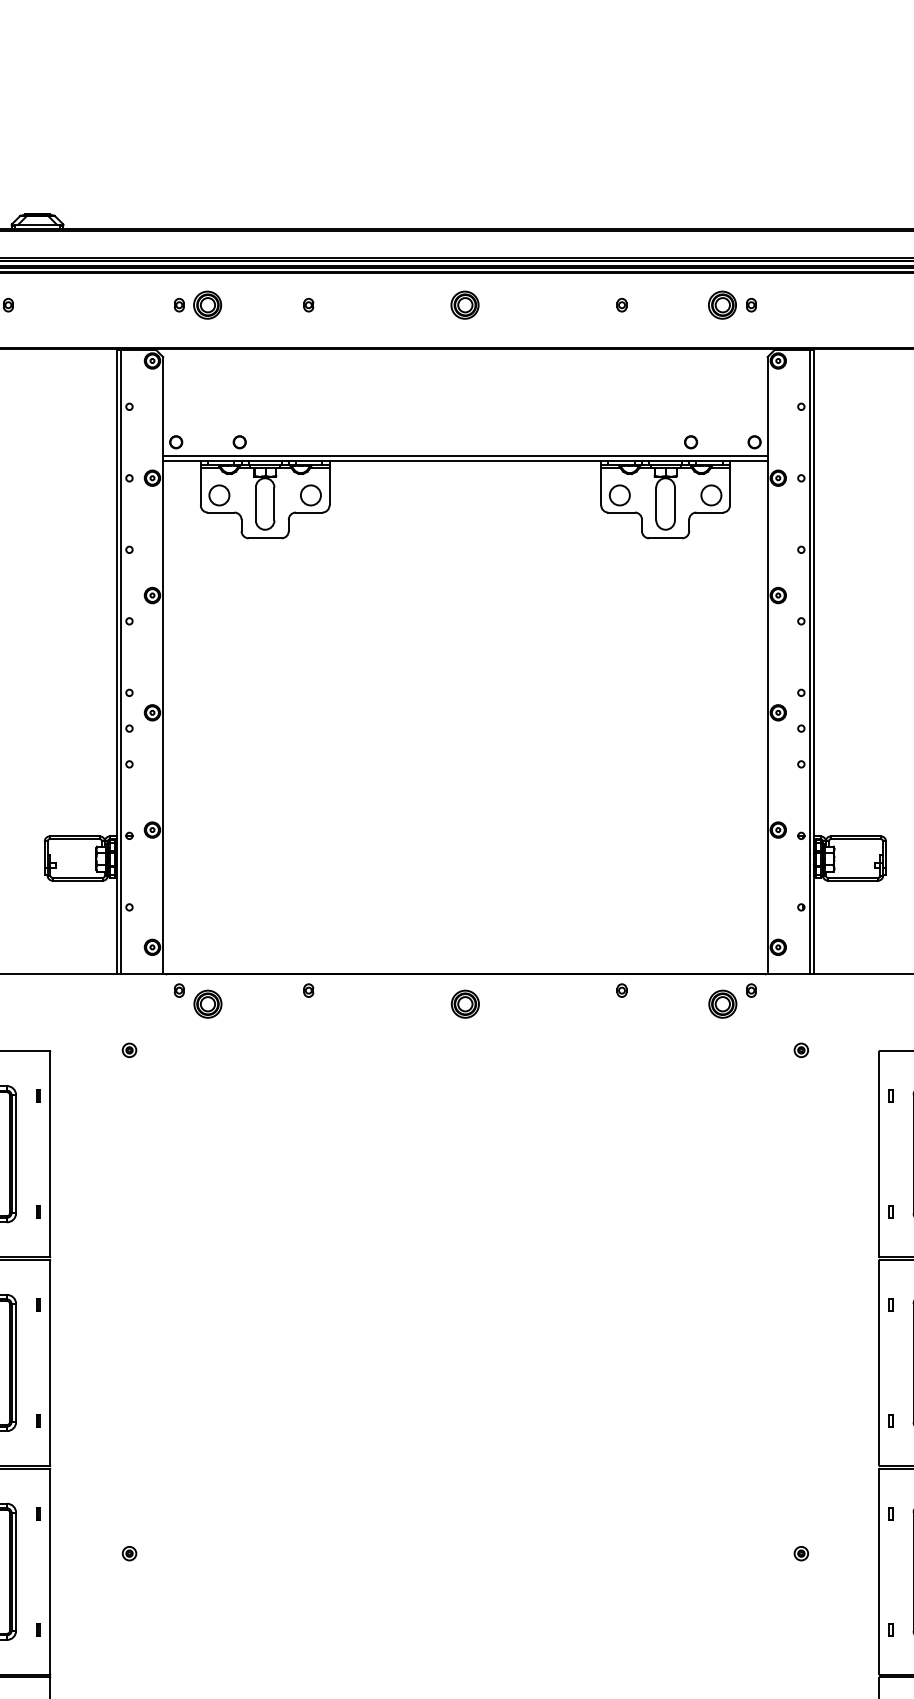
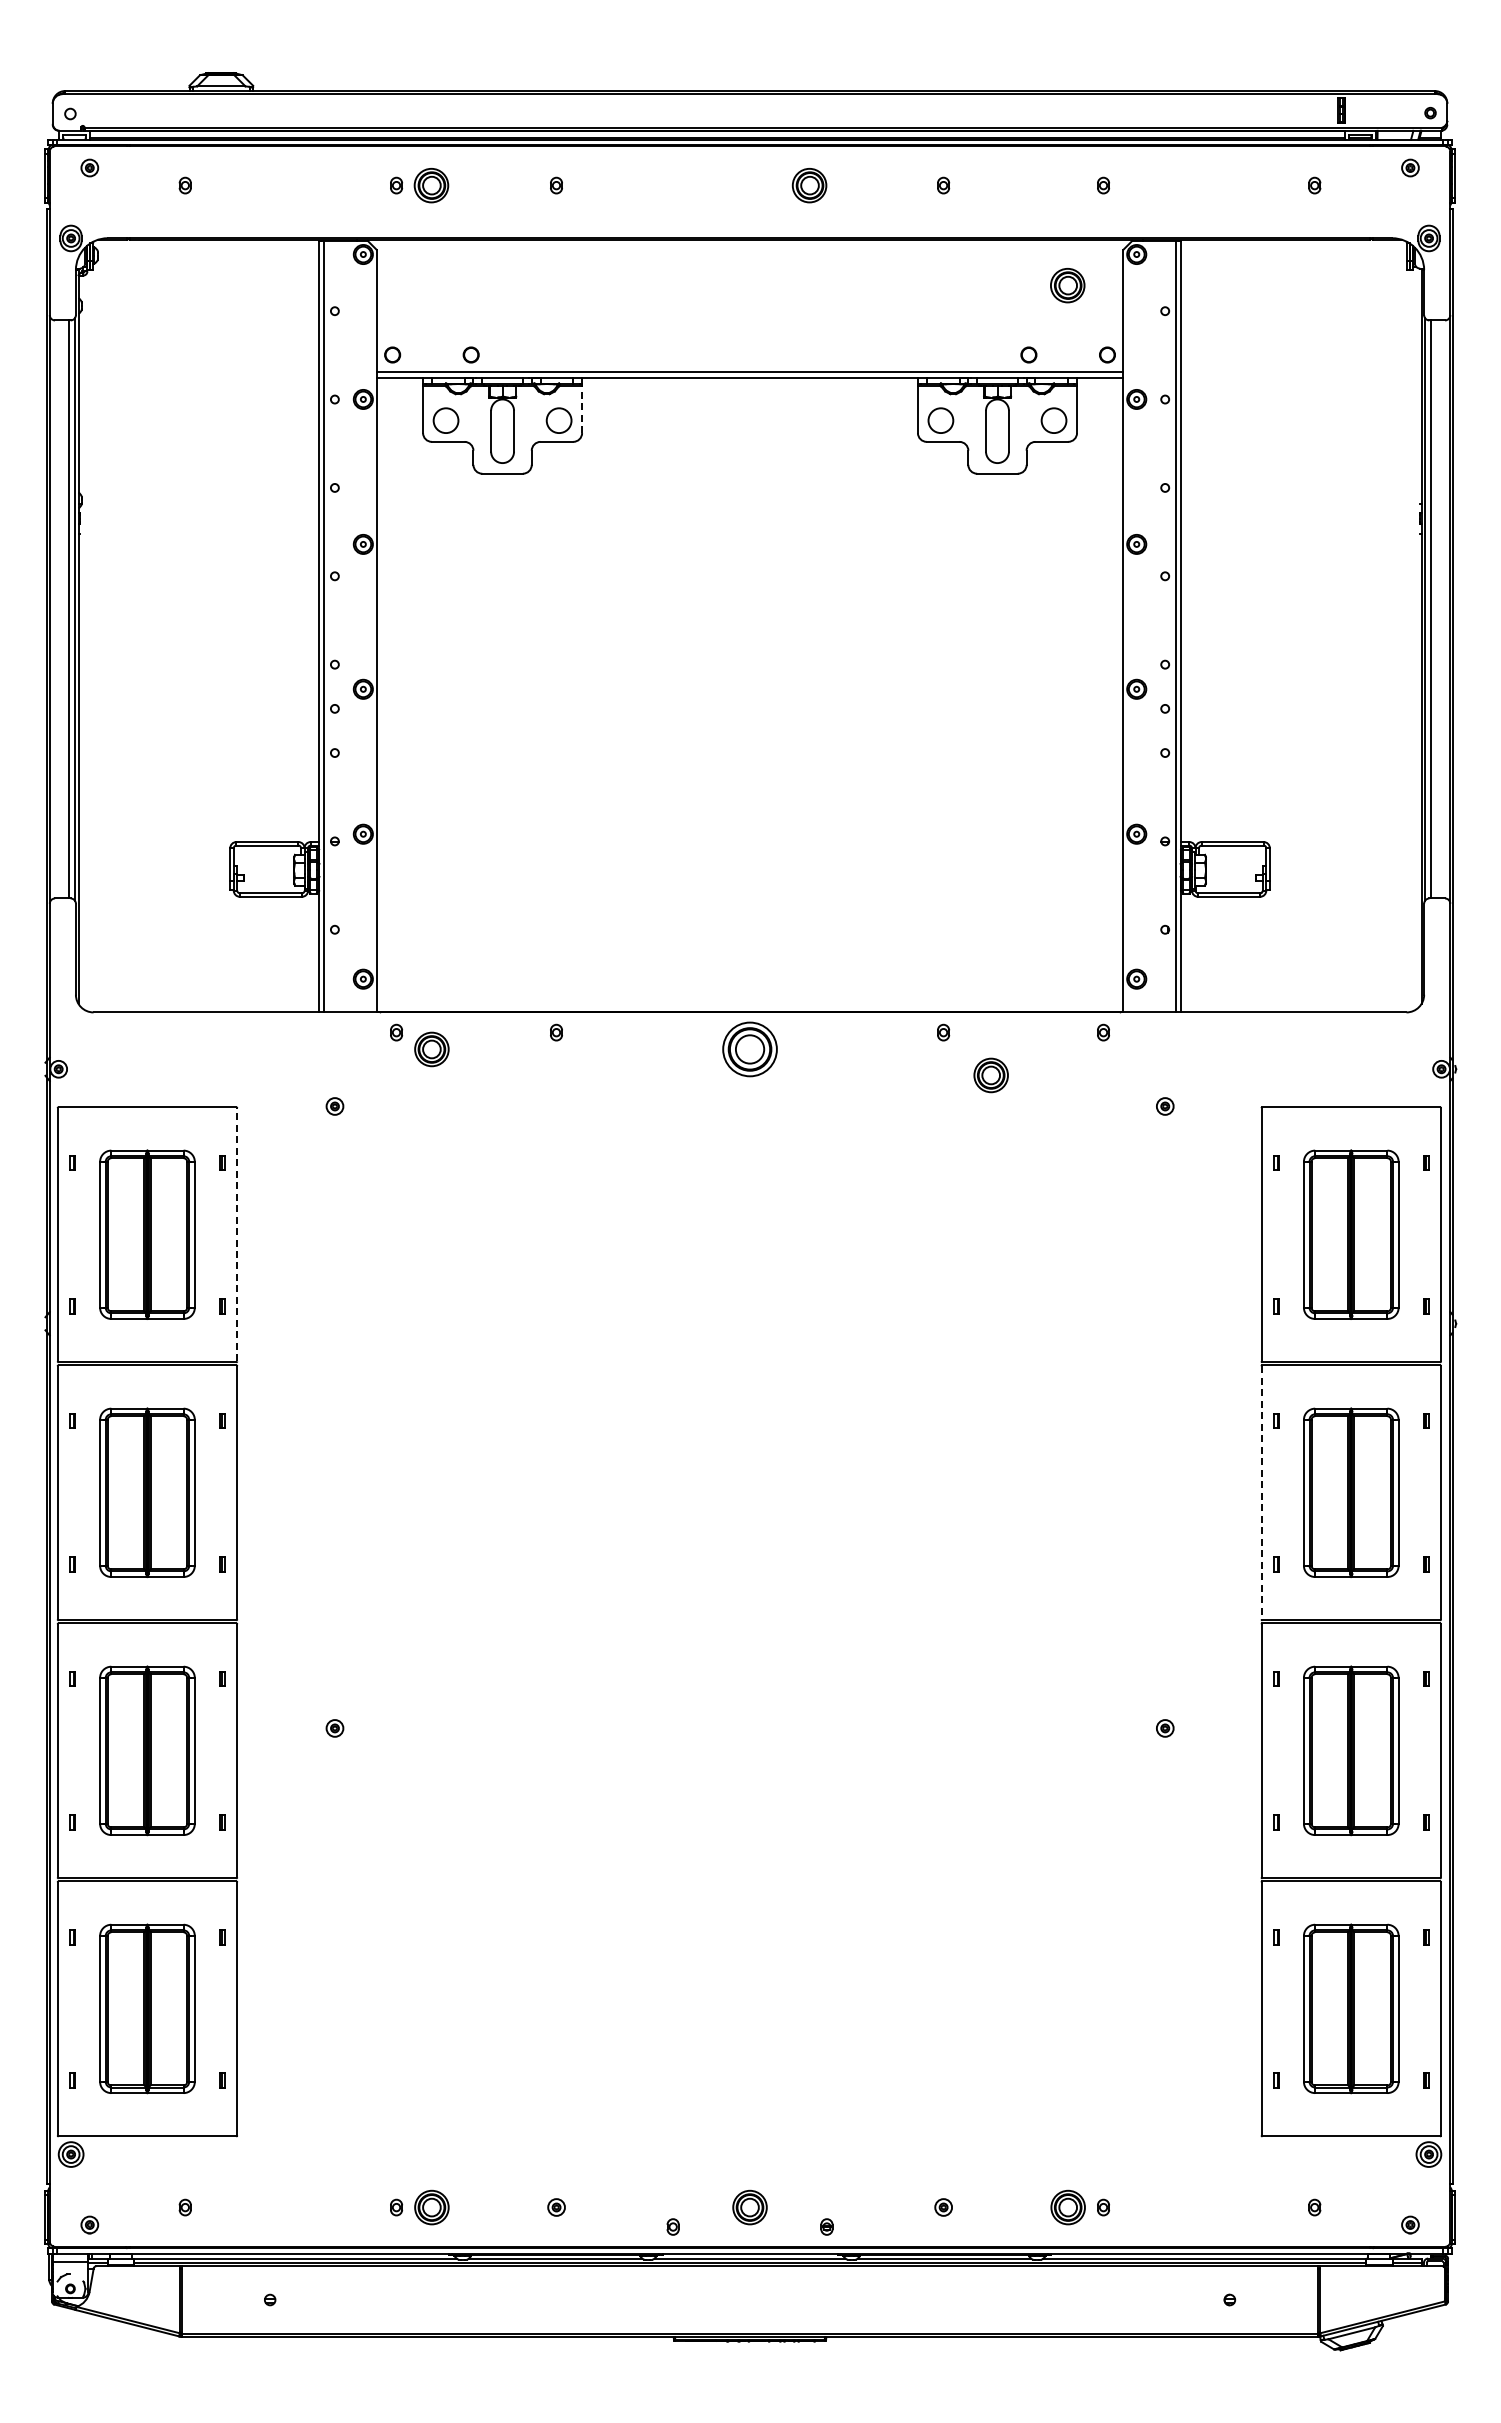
part: (464, 305) -> (809, 185), moved
part: (722, 305) -> (1067, 285), moved
line: (329, 486) -> (582, 409), solid -> dashed
part: (464, 1004) -> (749, 1049), size x1.6
part: (722, 1004) -> (990, 1075), moved
line: (50, 1153) -> (237, 1234), solid -> dashed
line: (879, 1362) -> (1261, 1492), solid -> dashed

